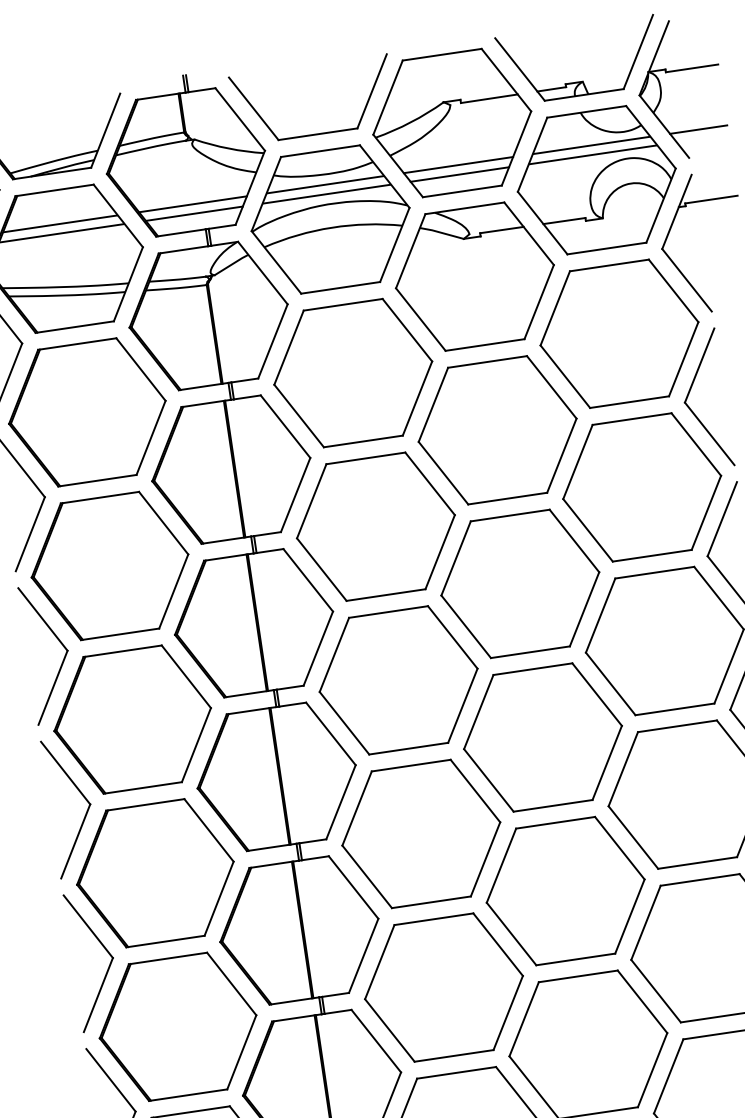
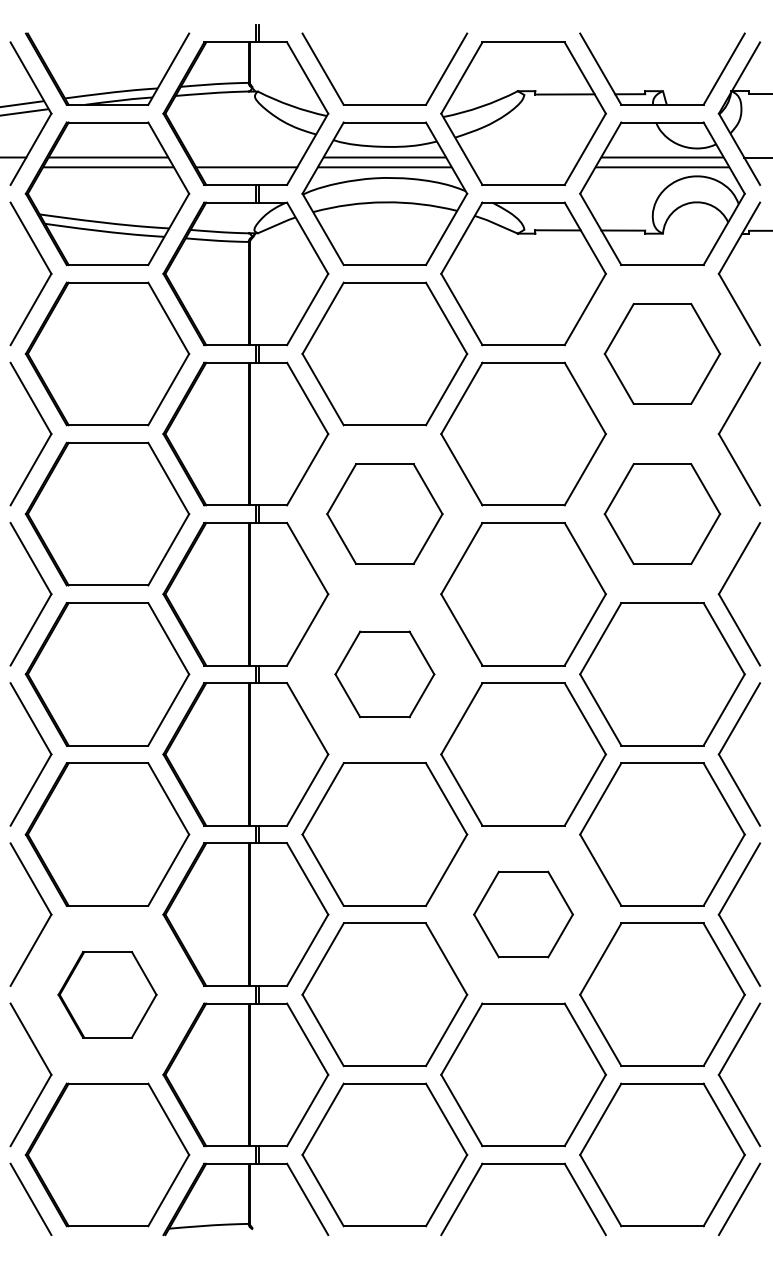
line: (458, 165) -> (523, 157), removed
line: (459, 174) -> (523, 167), removed
line: (192, 204) -> (246, 157), removed
part: (619, 333) -> (662, 353), size x0.7
part: (642, 486) -> (662, 513), size x0.7
part: (375, 526) -> (384, 513), size x0.7
part: (398, 680) -> (384, 674), size x0.6
part: (565, 890) -> (523, 914), size x0.6
part: (178, 1026) -> (107, 994), size x0.6

